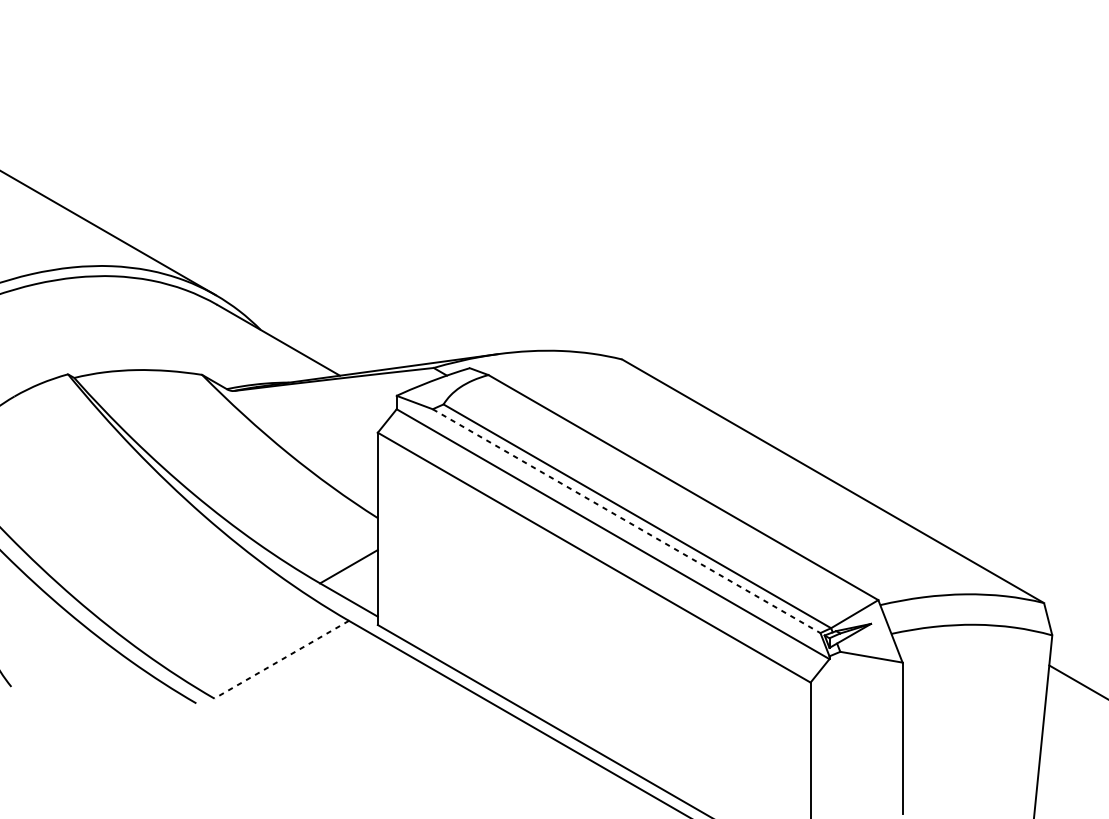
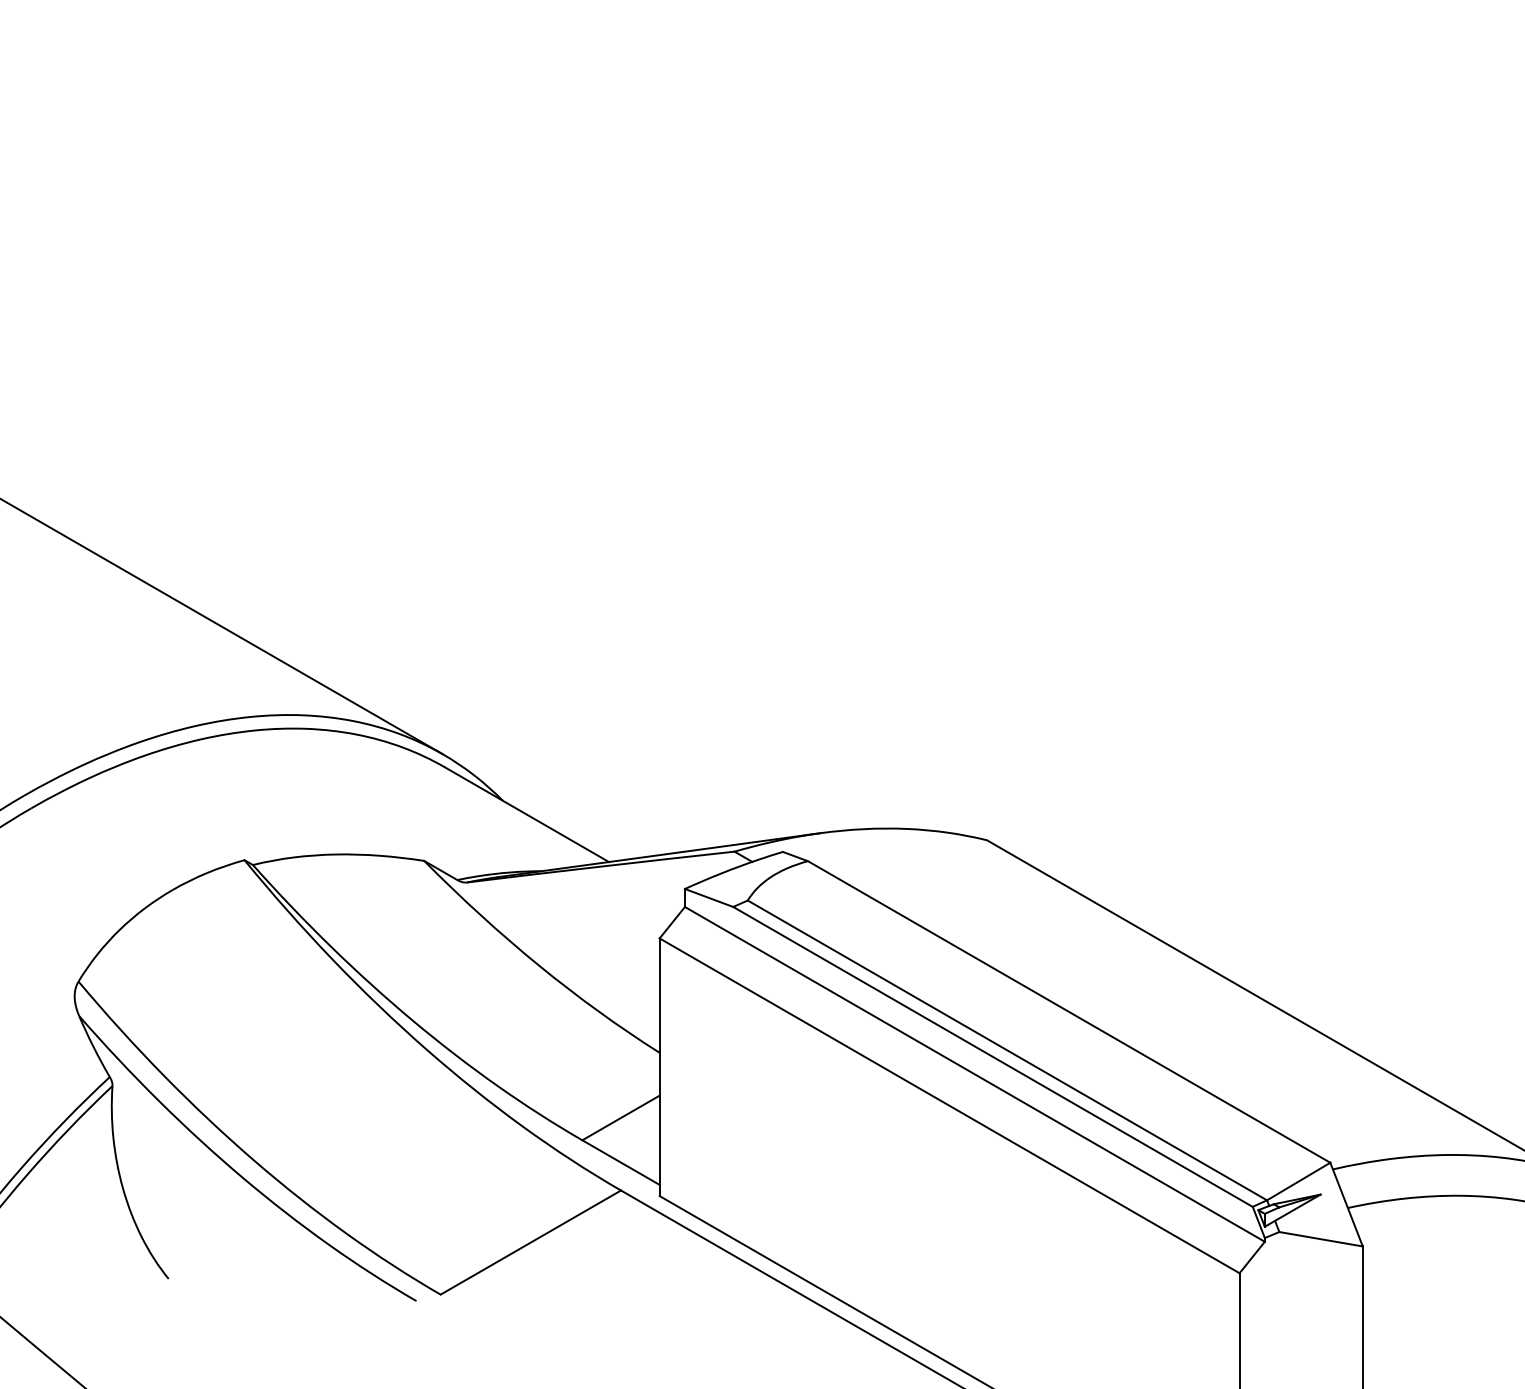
line: (626, 520) -> (993, 1056), dashed -> solid
line: (281, 659) -> (530, 1242), dashed -> solid

